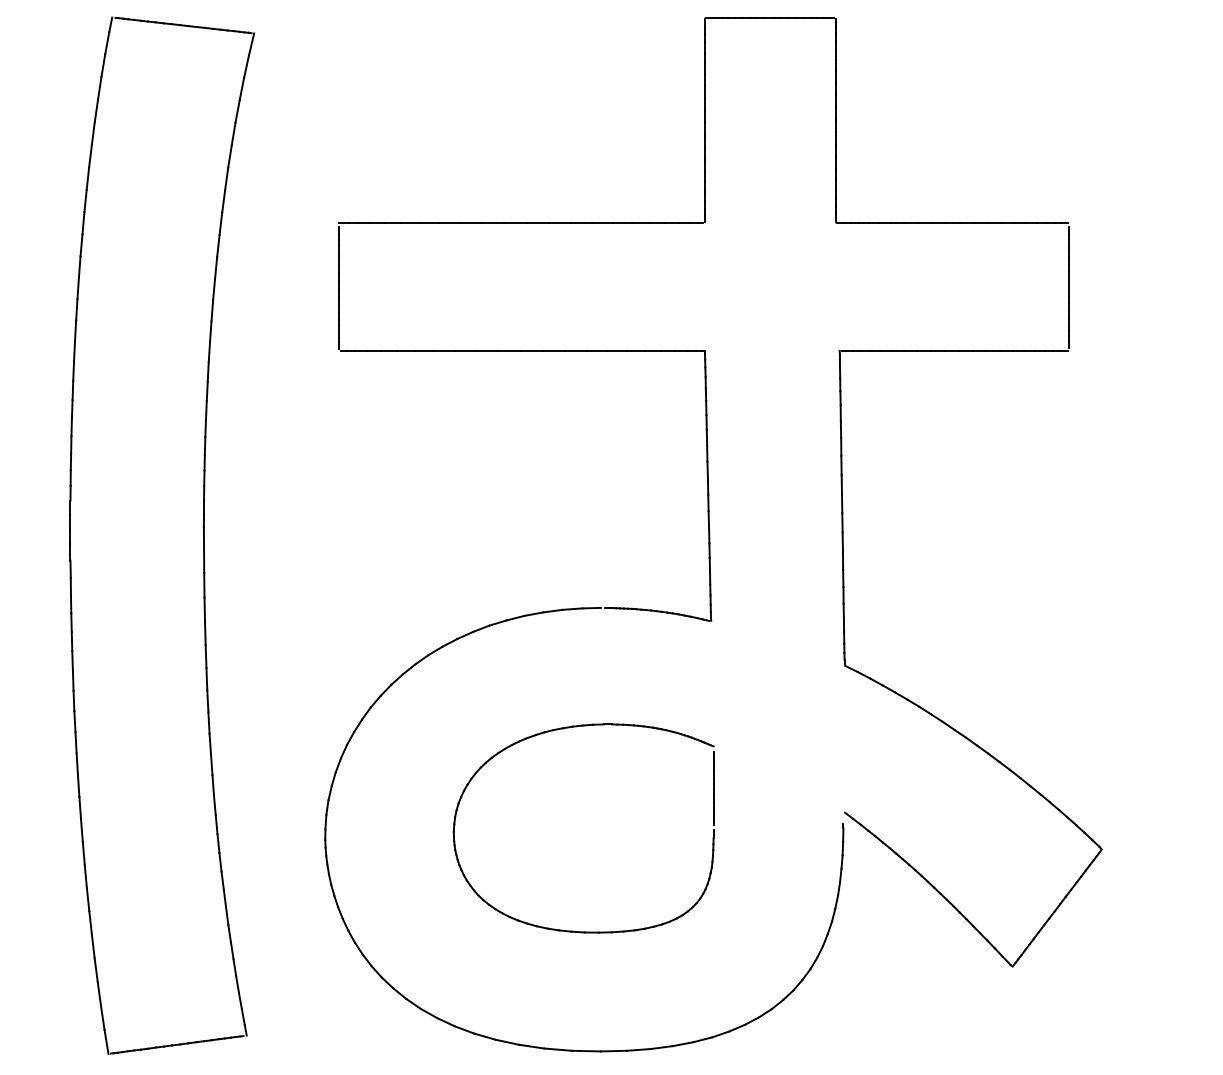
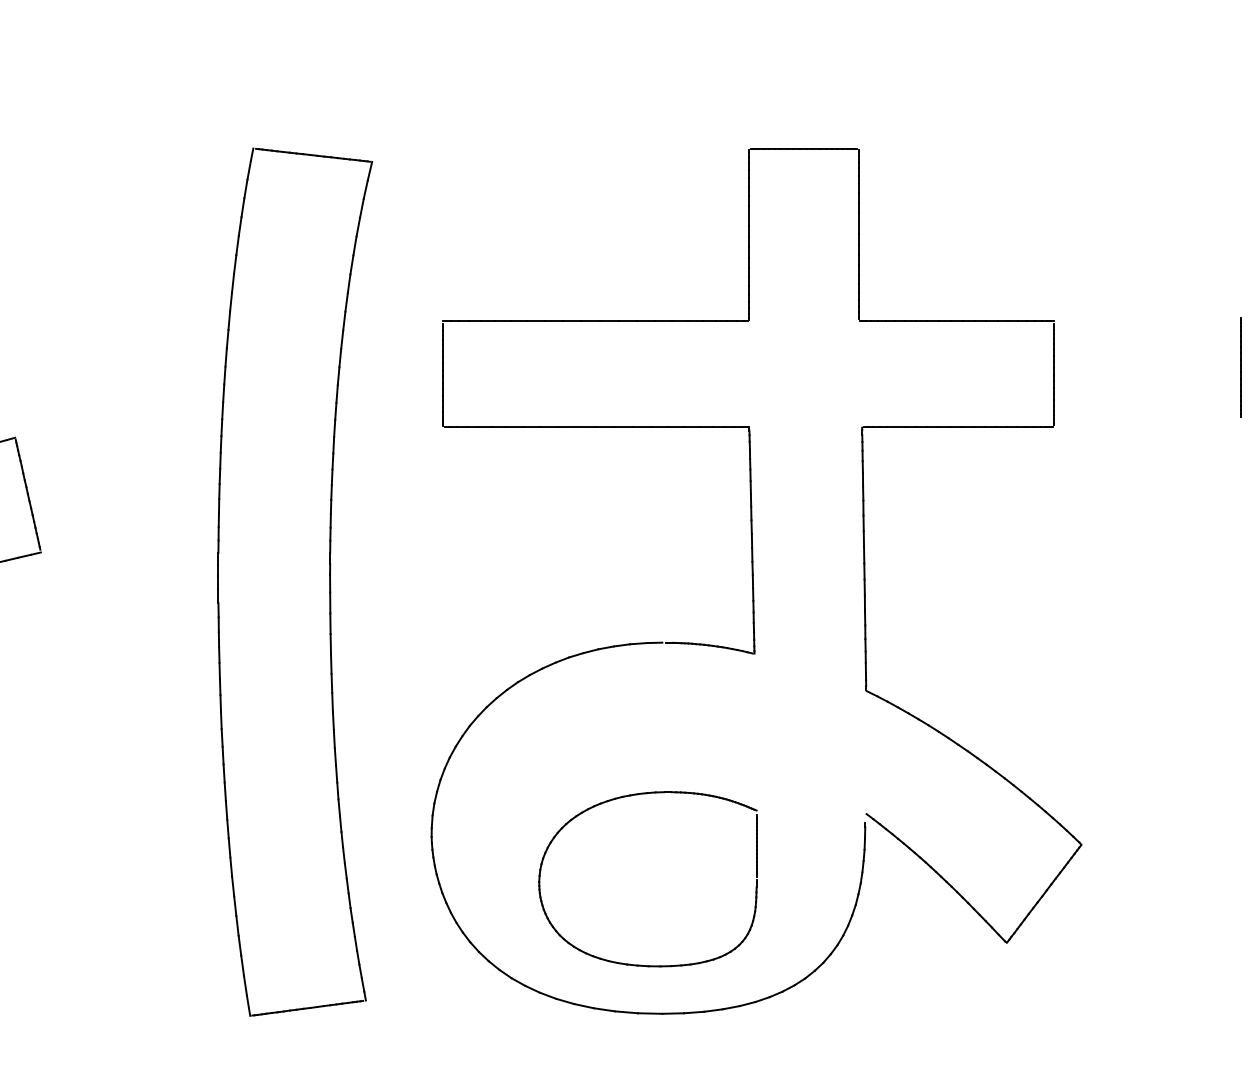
part: (564, 729) -> (631, 796), moved

